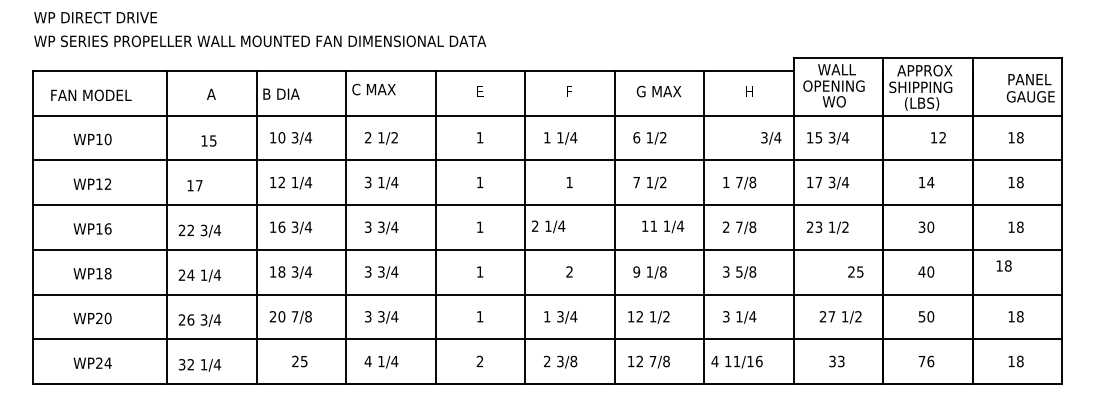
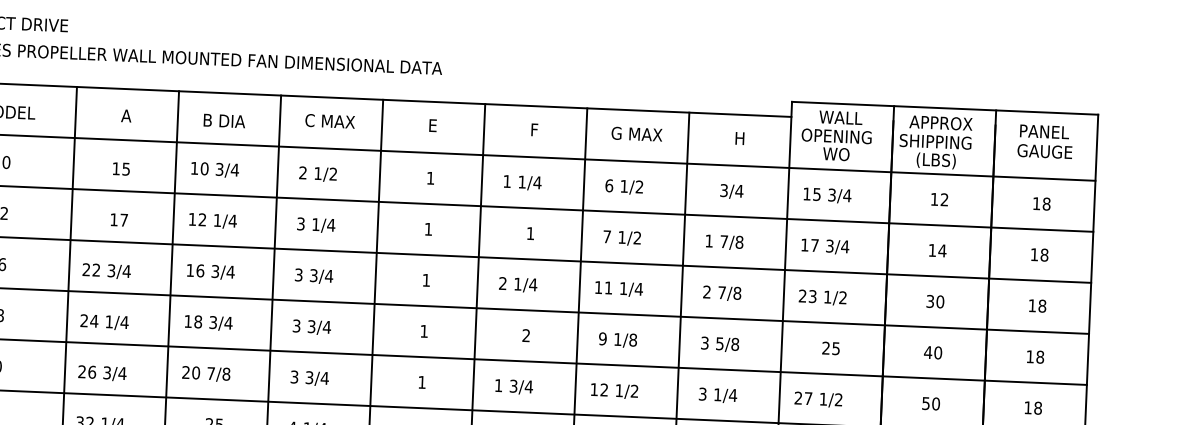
text: (1030, 88) -> (1044, 142), moved
text: (373, 89) -> (329, 121), moved
text: (281, 93) -> (224, 120), moved
text: (938, 137) -> (939, 199), moved
text: (771, 138) -> (732, 191), moved
text: (194, 185) -> (118, 219), moved
text: (548, 226) -> (518, 284), moved
text: (663, 226) -> (619, 288), moved
text: (1003, 265) -> (1034, 356), moved
text: (855, 271) -> (830, 347), moved
text: (840, 317) -> (818, 399), moved

